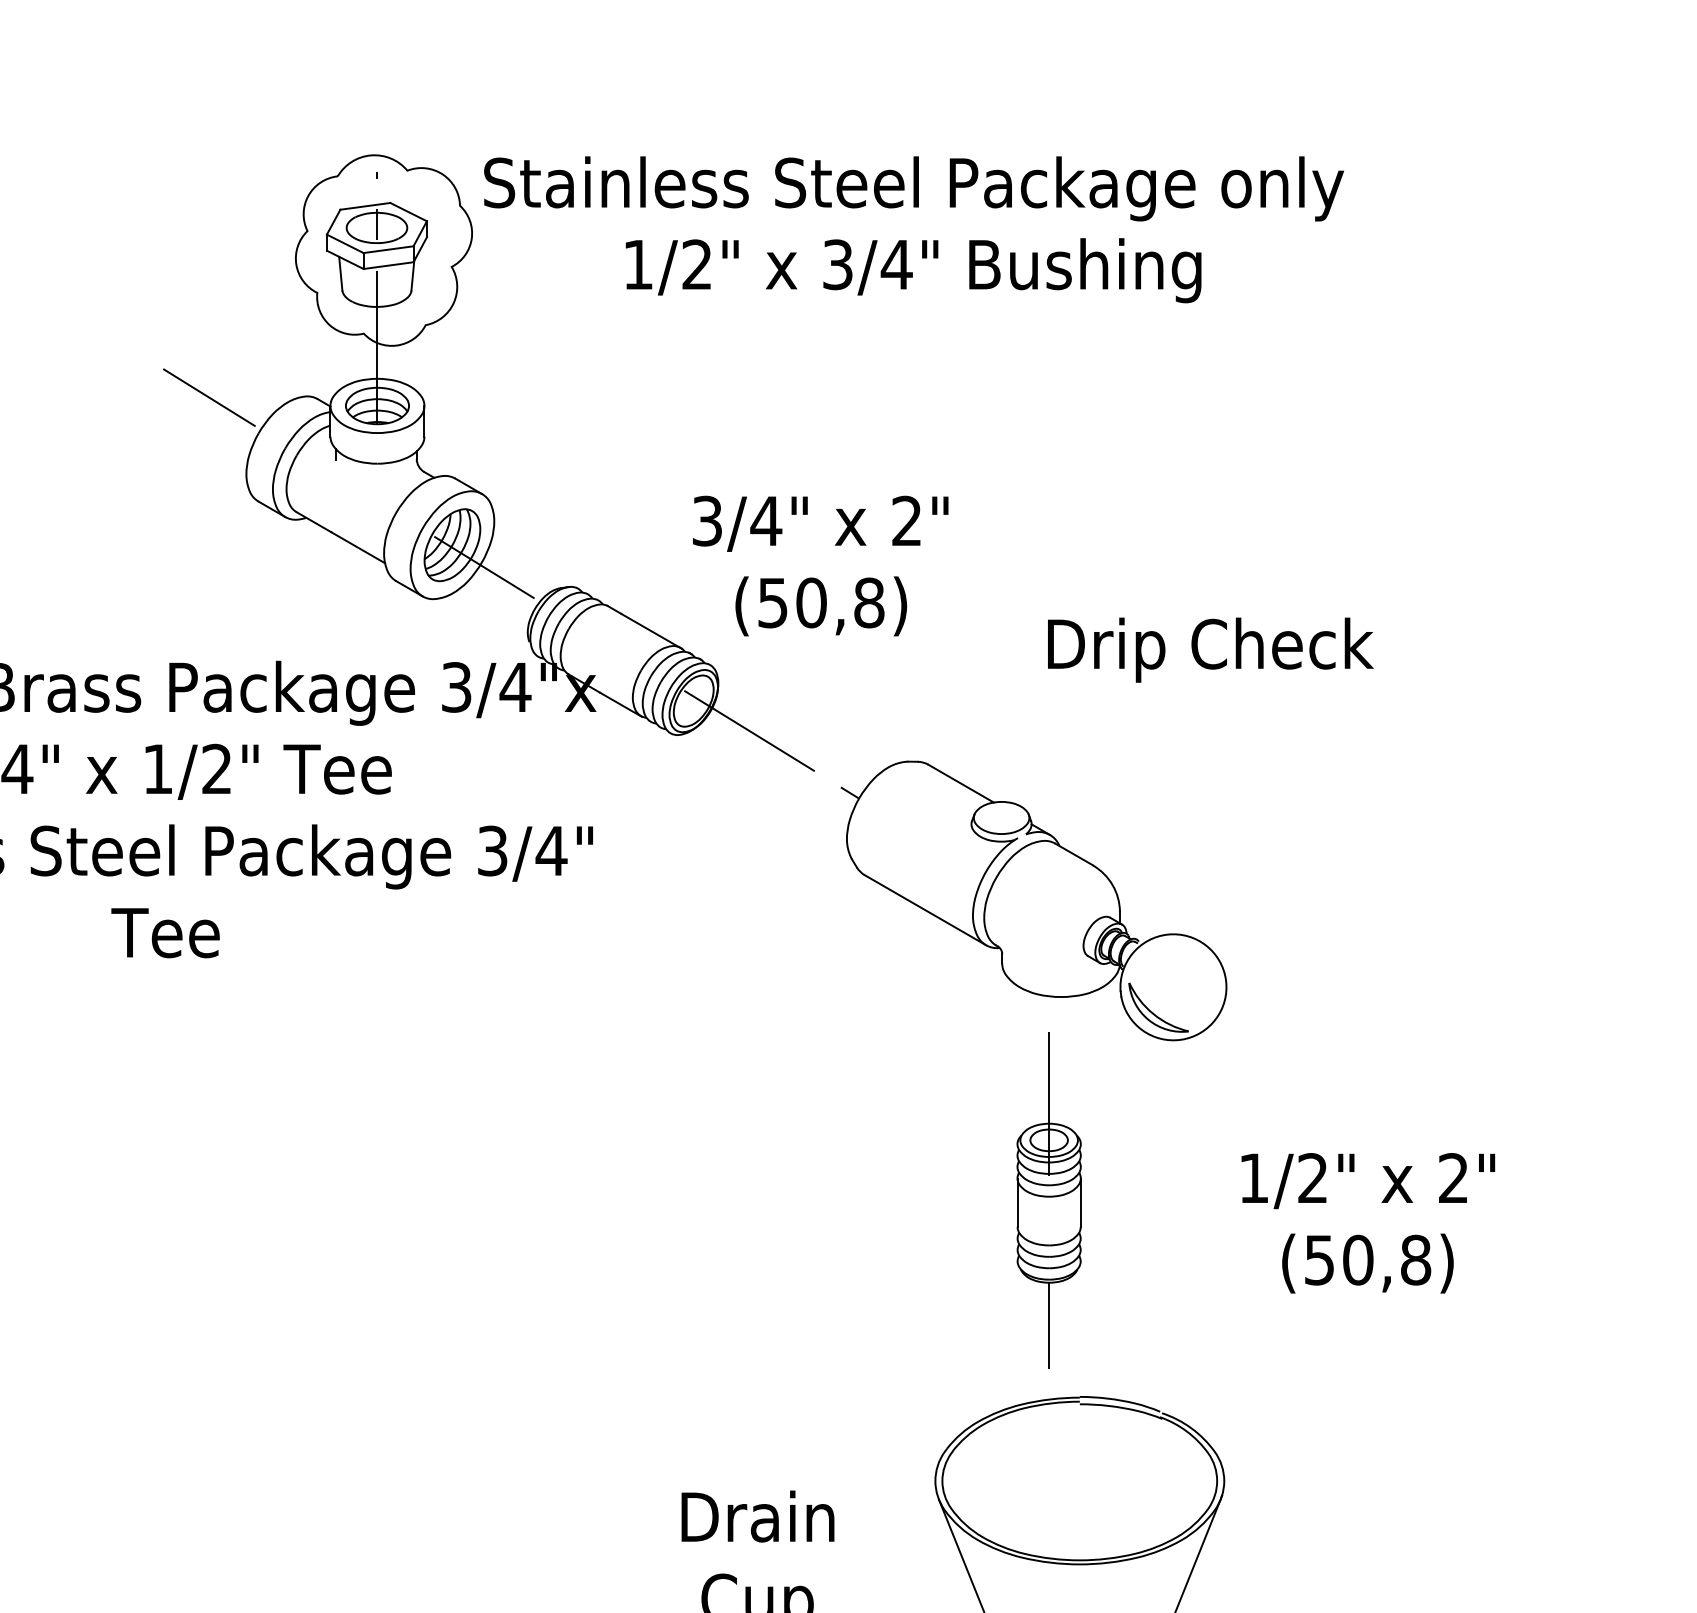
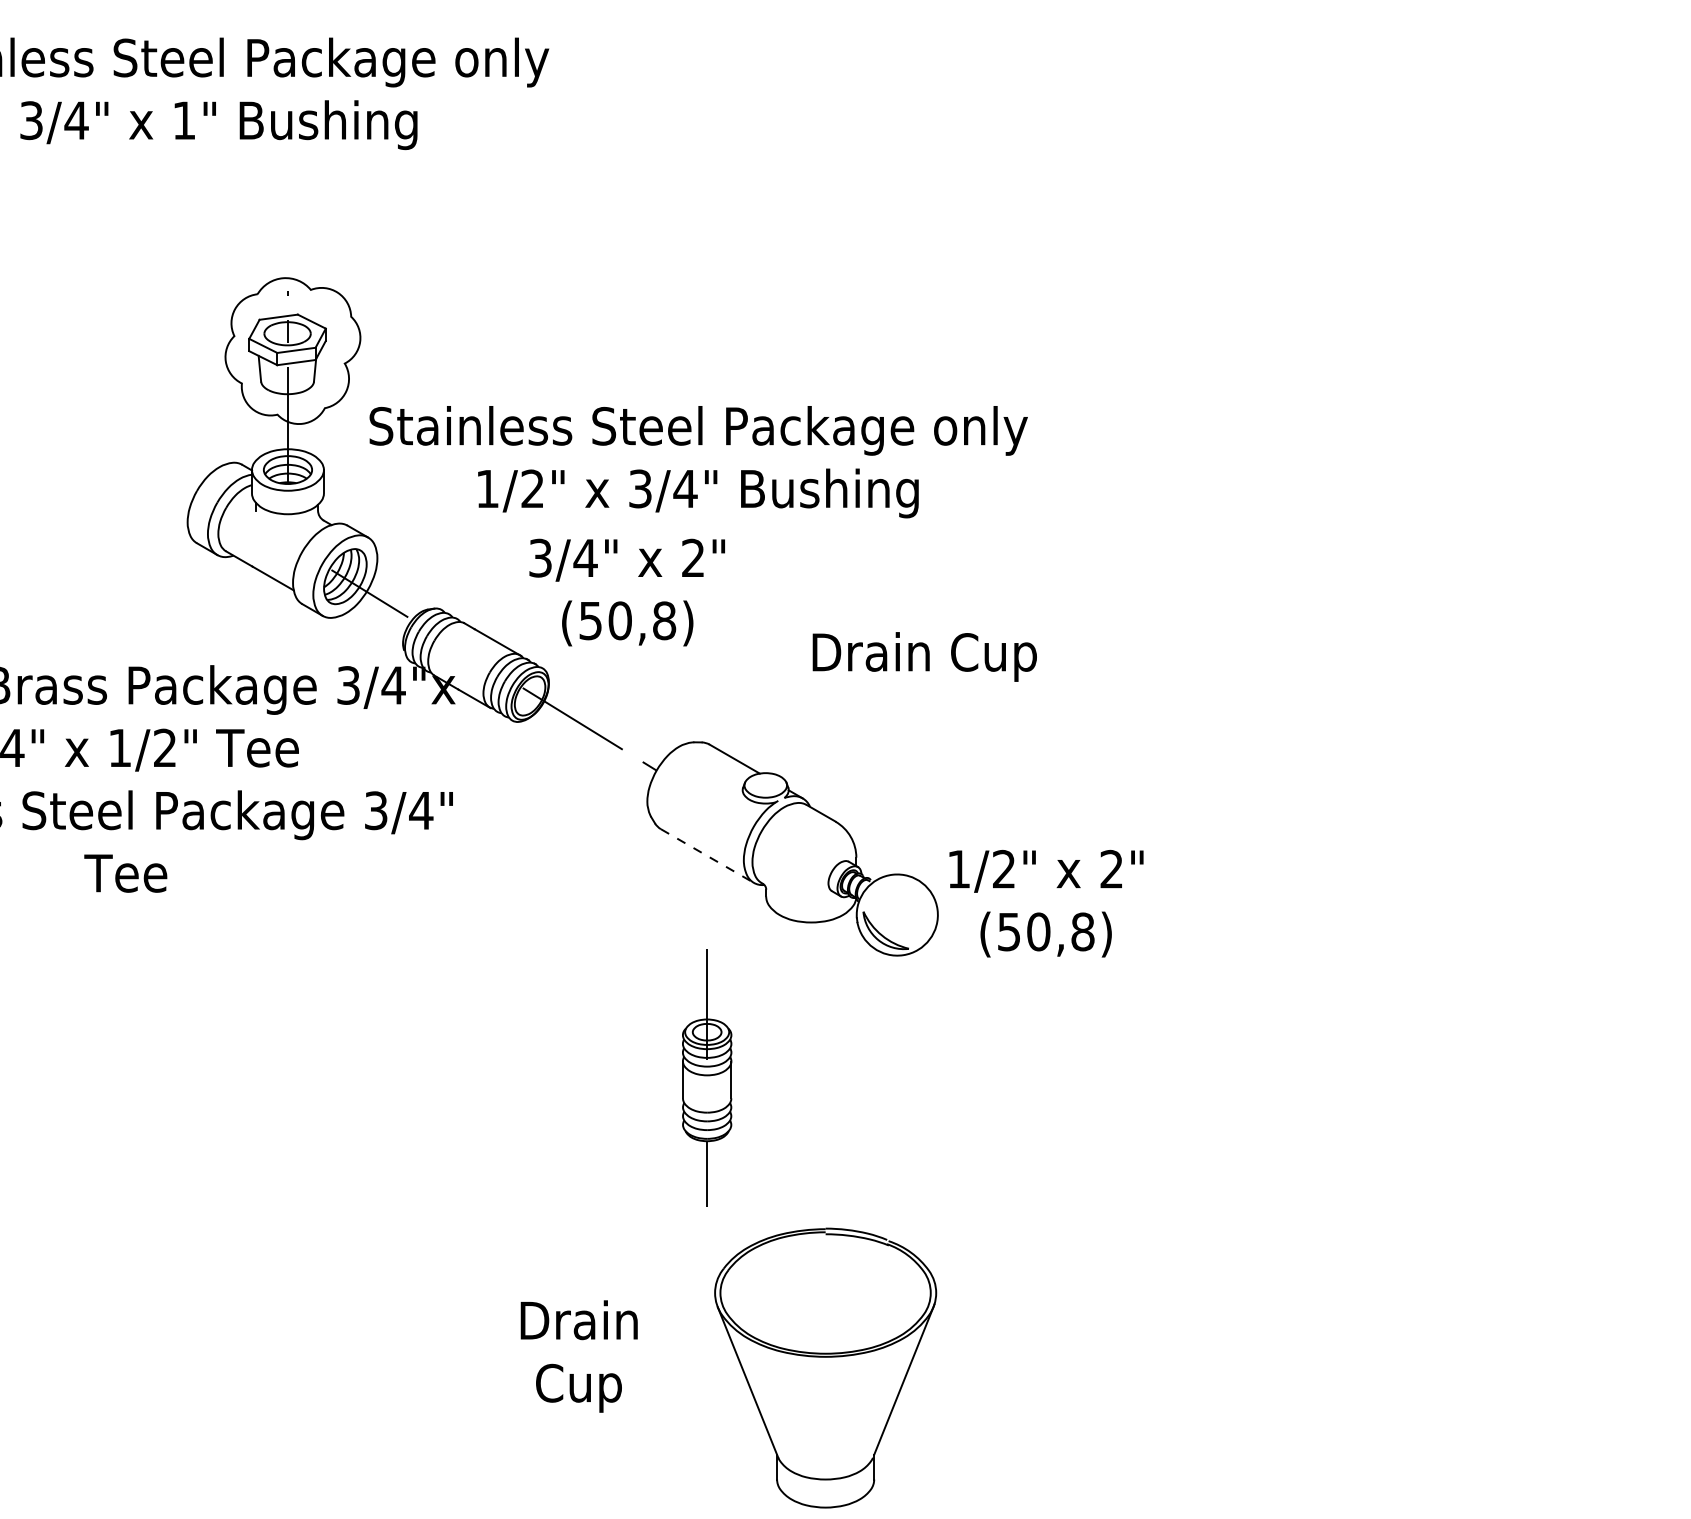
text: (913, 230) -> (698, 462), moved
line: (208, 397) -> (158, 463), removed
text: (1210, 649) -> (925, 656), Drip Check -> Drain Cup
line: (925, 910) -> (707, 856), solid -> dashed
part: (1049, 1199) -> (707, 1077), moved
text: (1368, 1223) -> (1046, 903), moved

